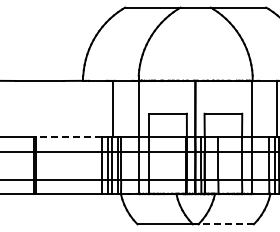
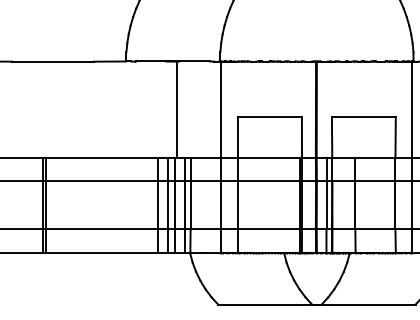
line: (68, 137) -> (101, 157), dashed -> solid
line: (226, 224) -> (369, 304), dashed -> solid

